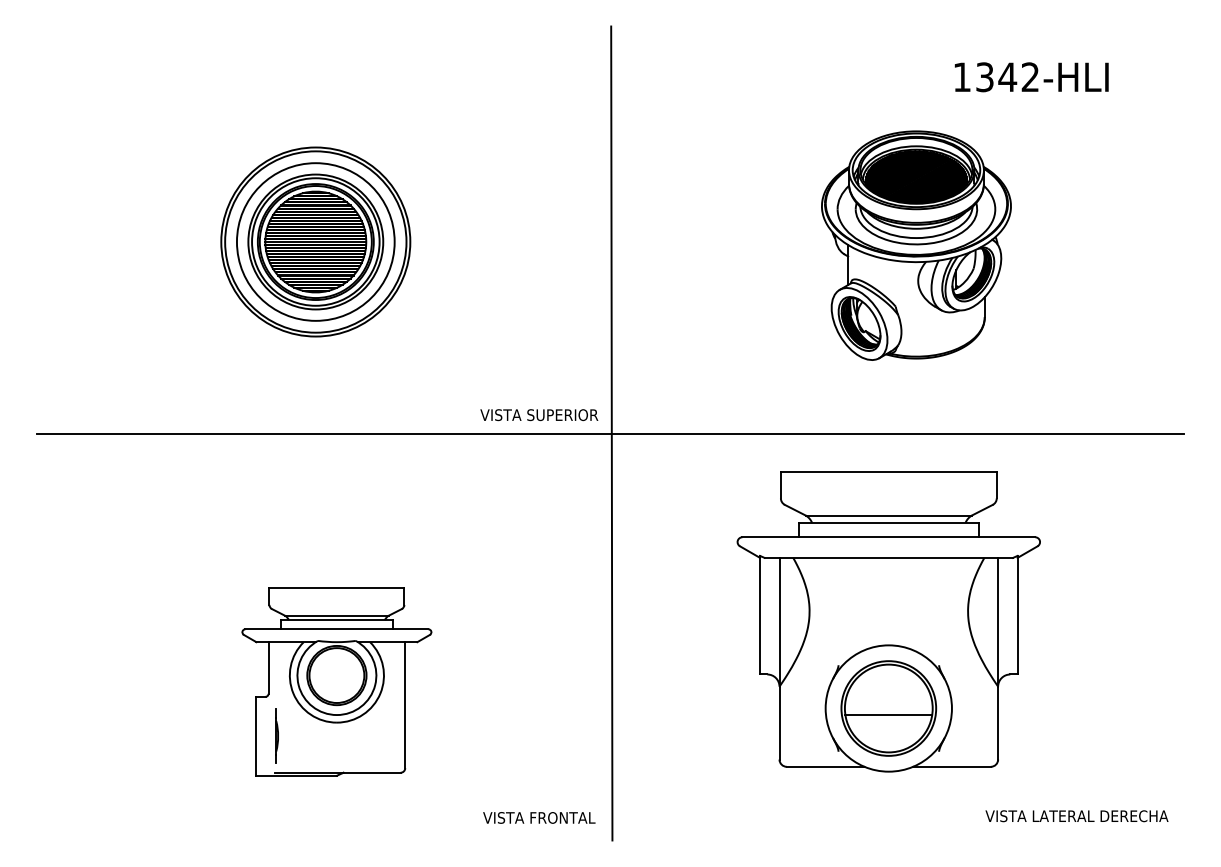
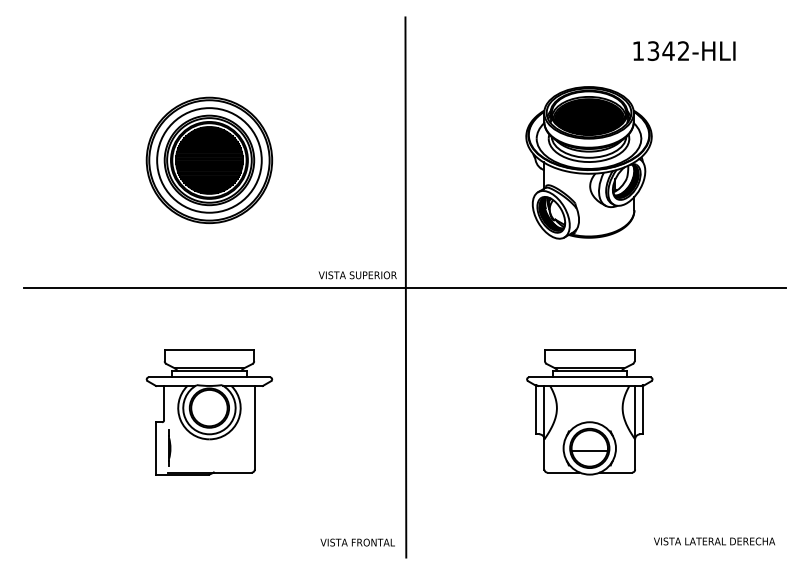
part: (915, 245) -> (588, 162), moved
part: (888, 621) -> (589, 412), size x0.62
part: (336, 682) -> (209, 412), moved

